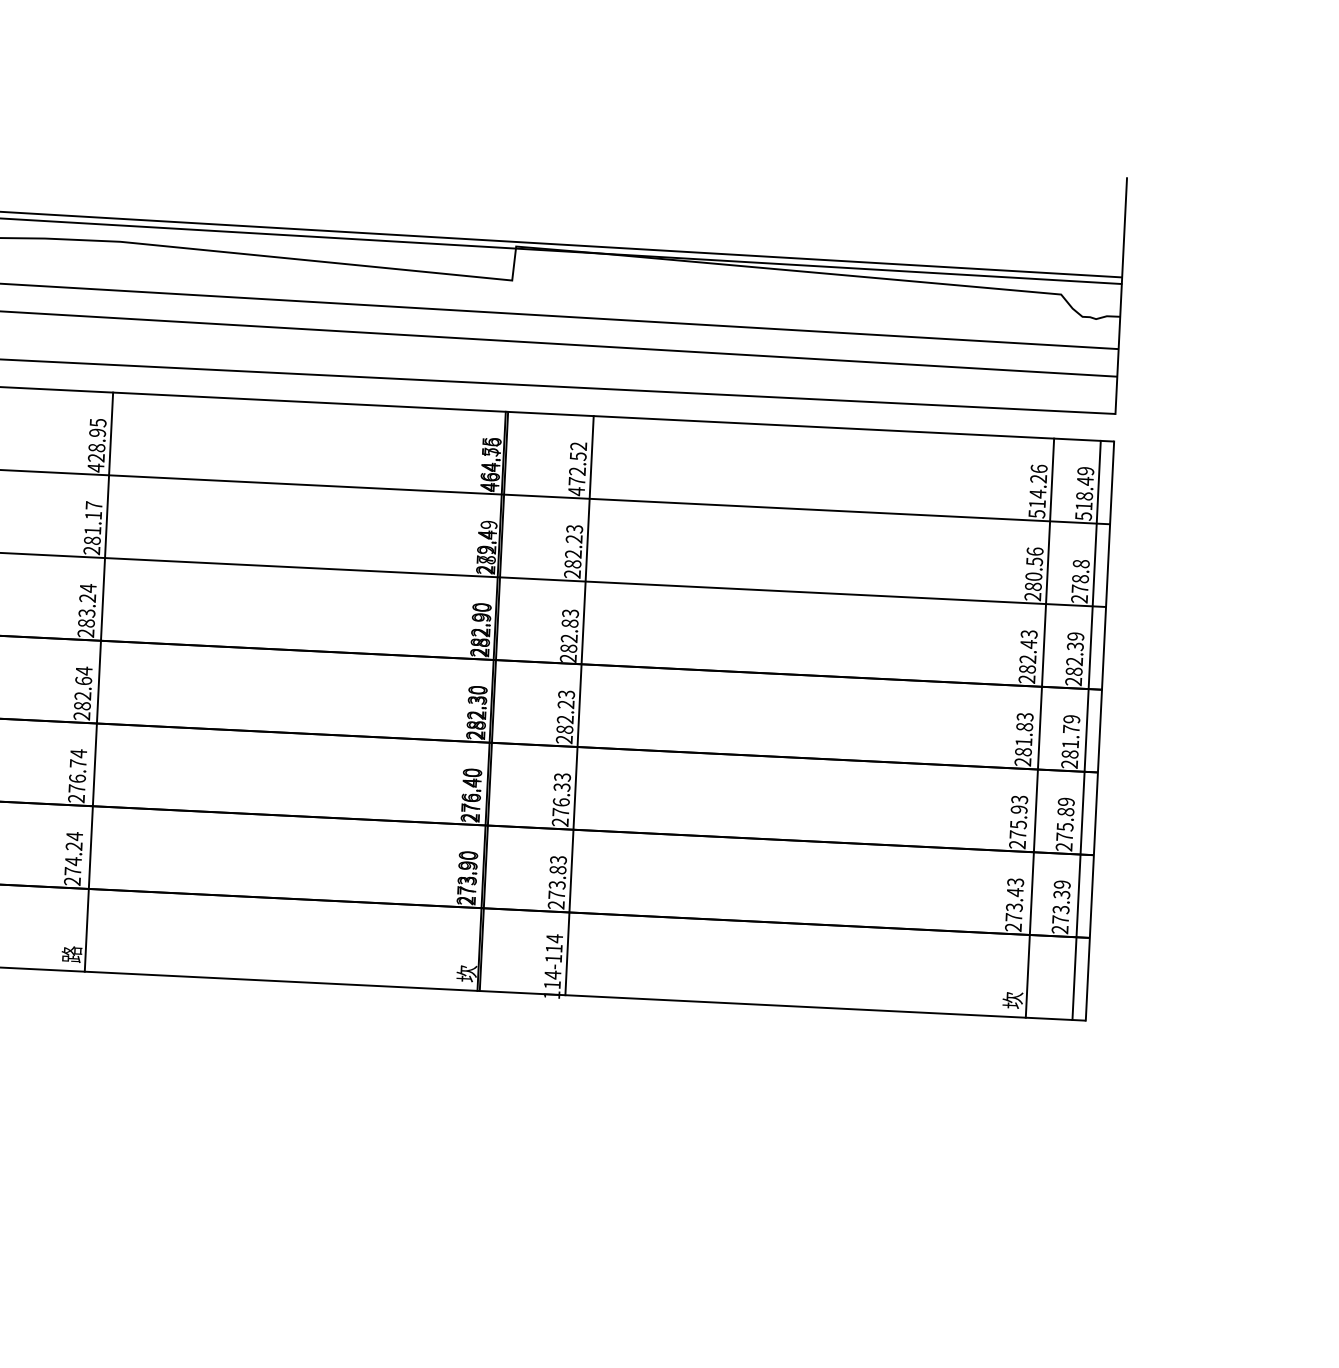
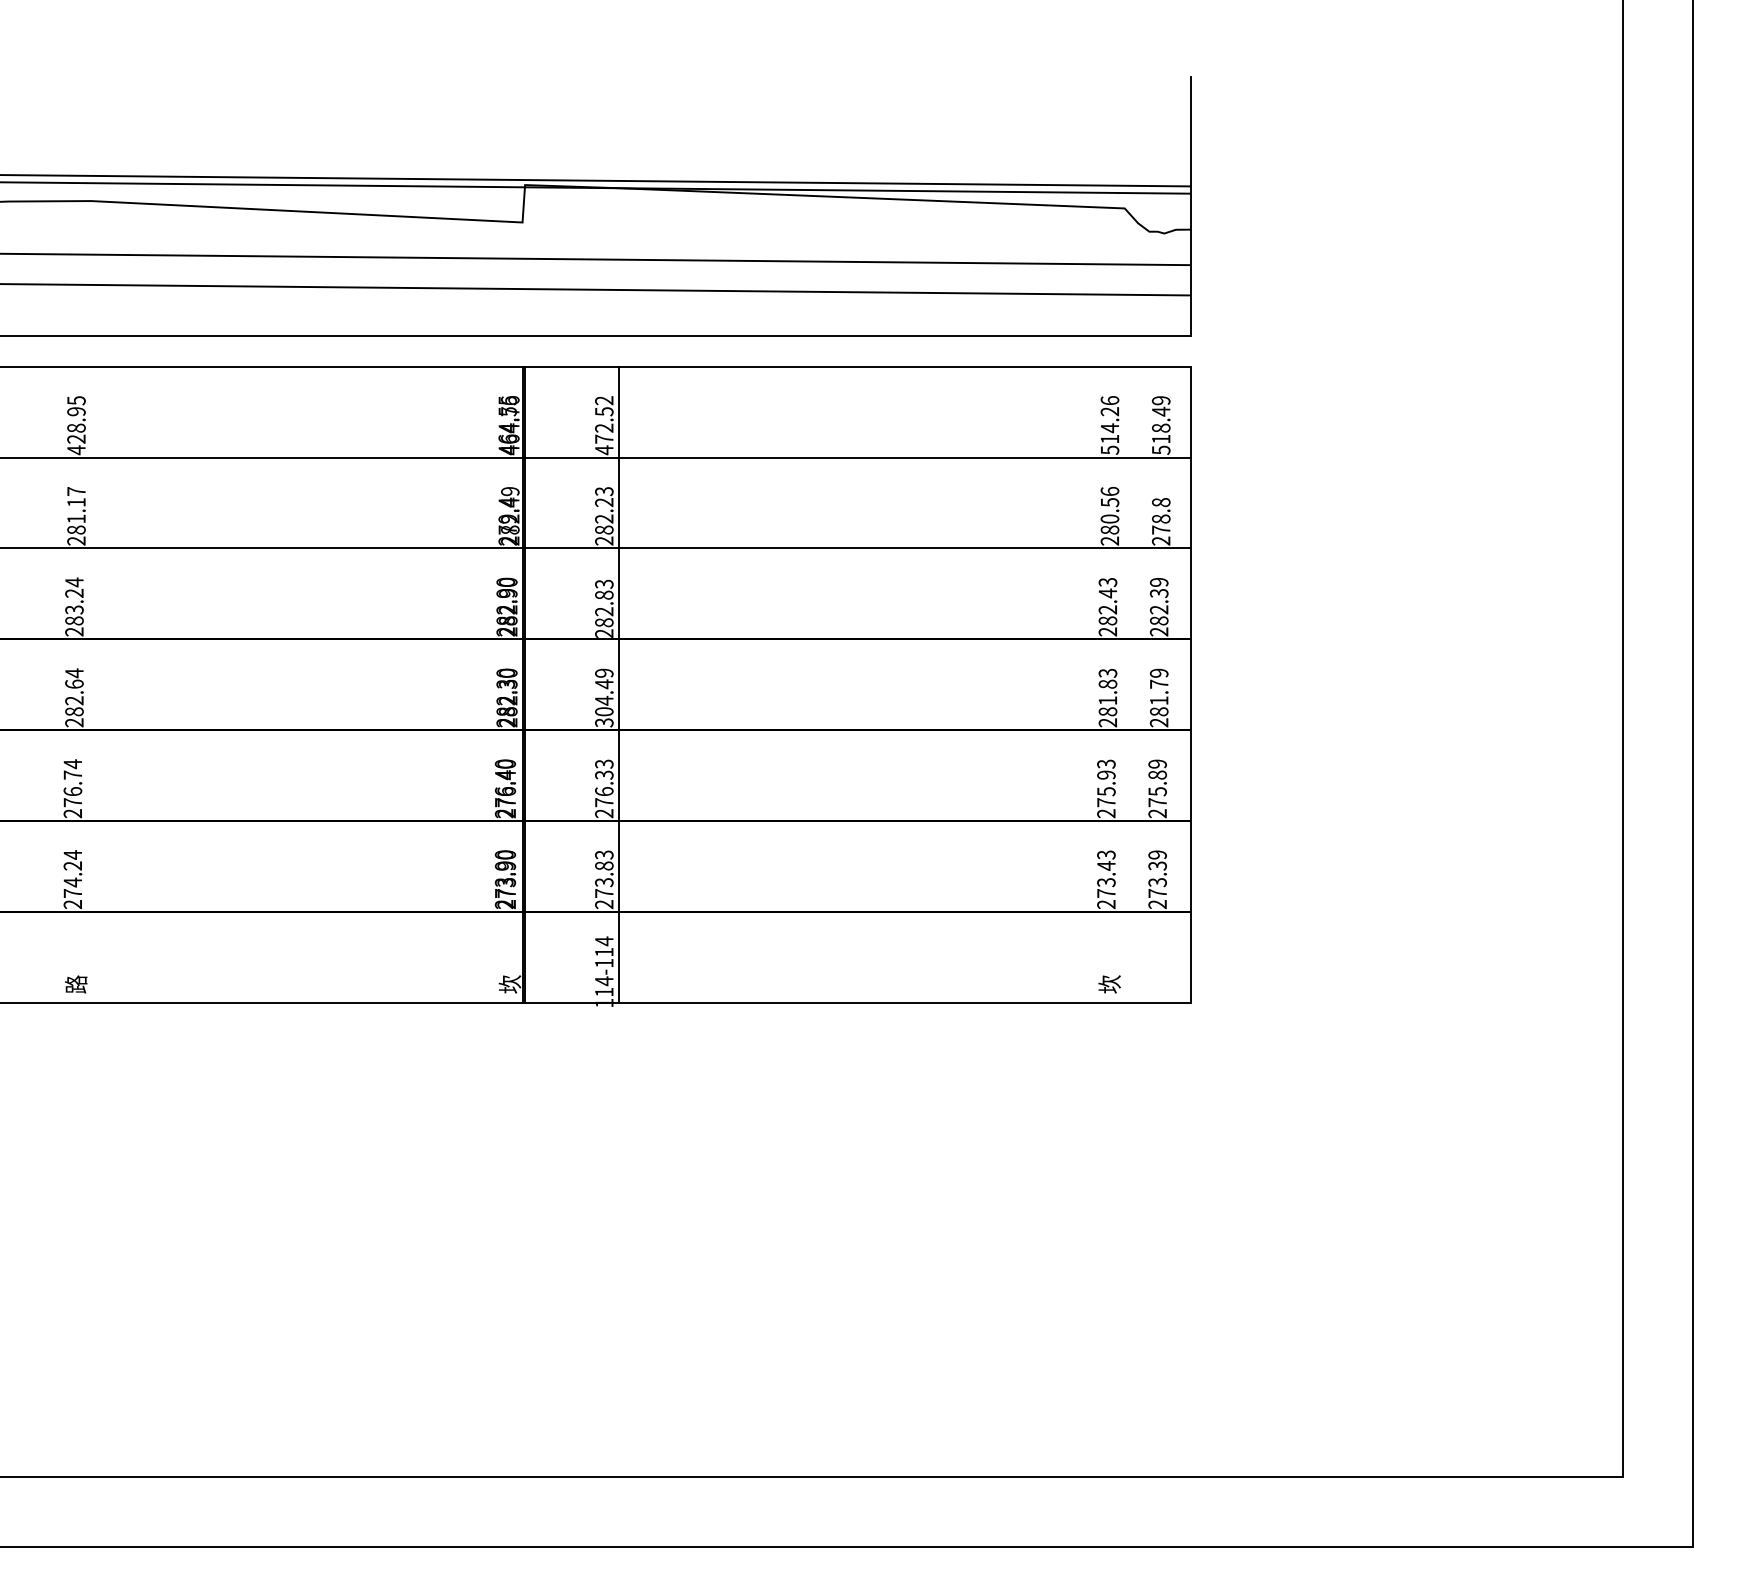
line: (99, 681) -> (91, 684), removed
text: (565, 716) -> (604, 697), 282.23 -> 304.49
line: (1039, 727) -> (1124, 684), removed
line: (1087, 730) -> (1176, 684), removed

